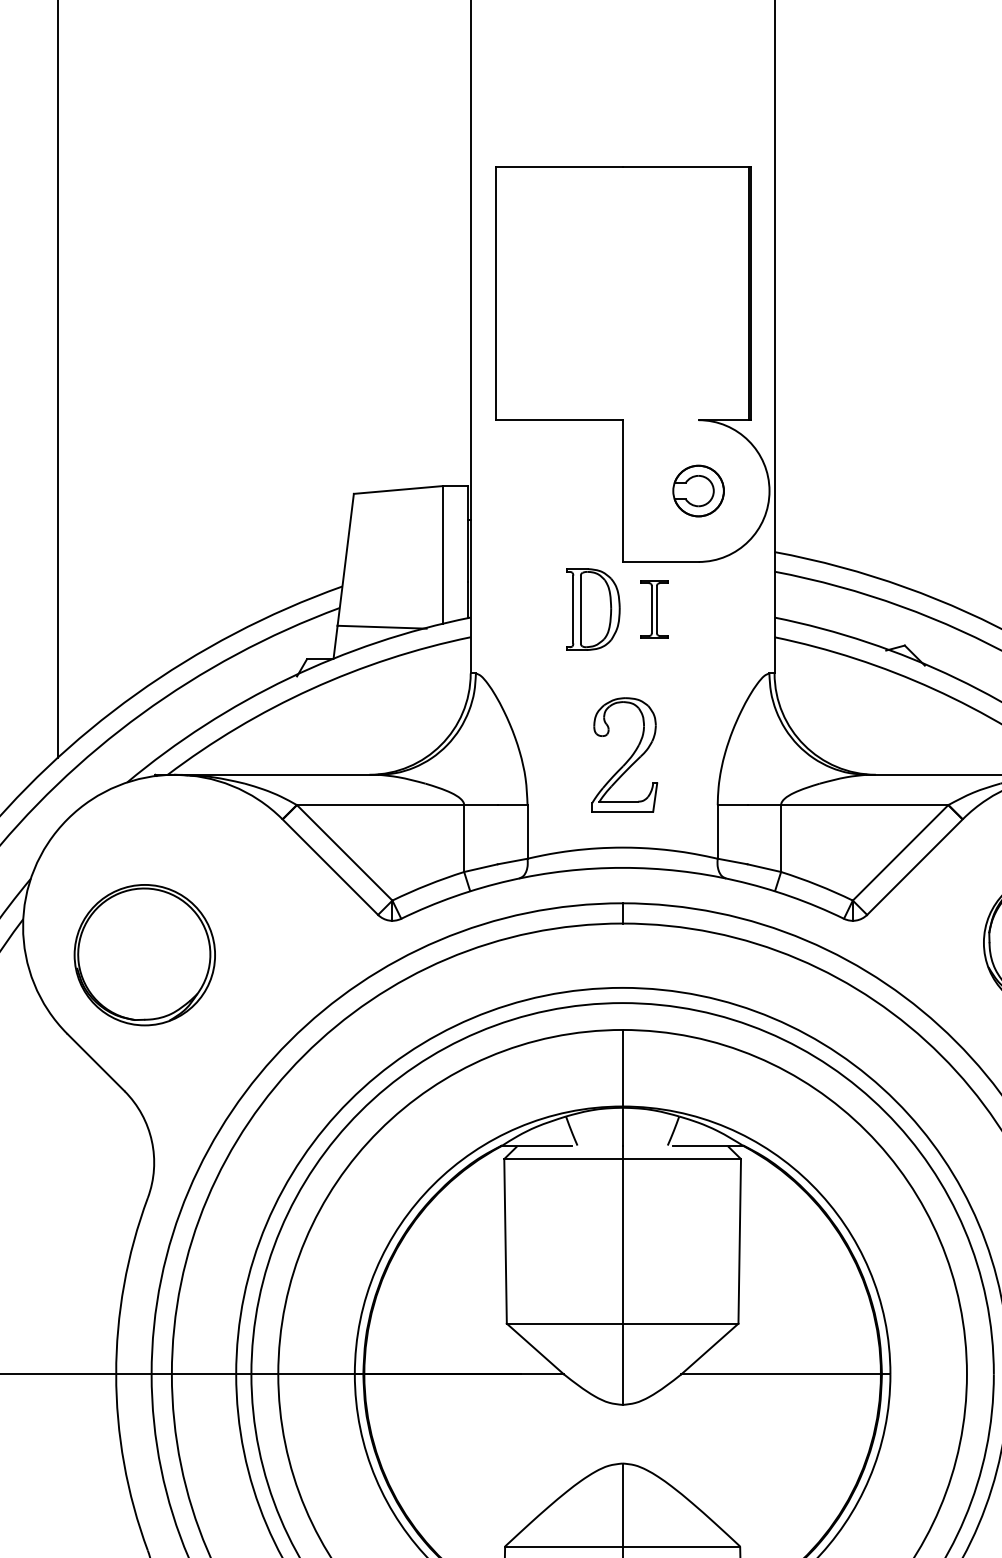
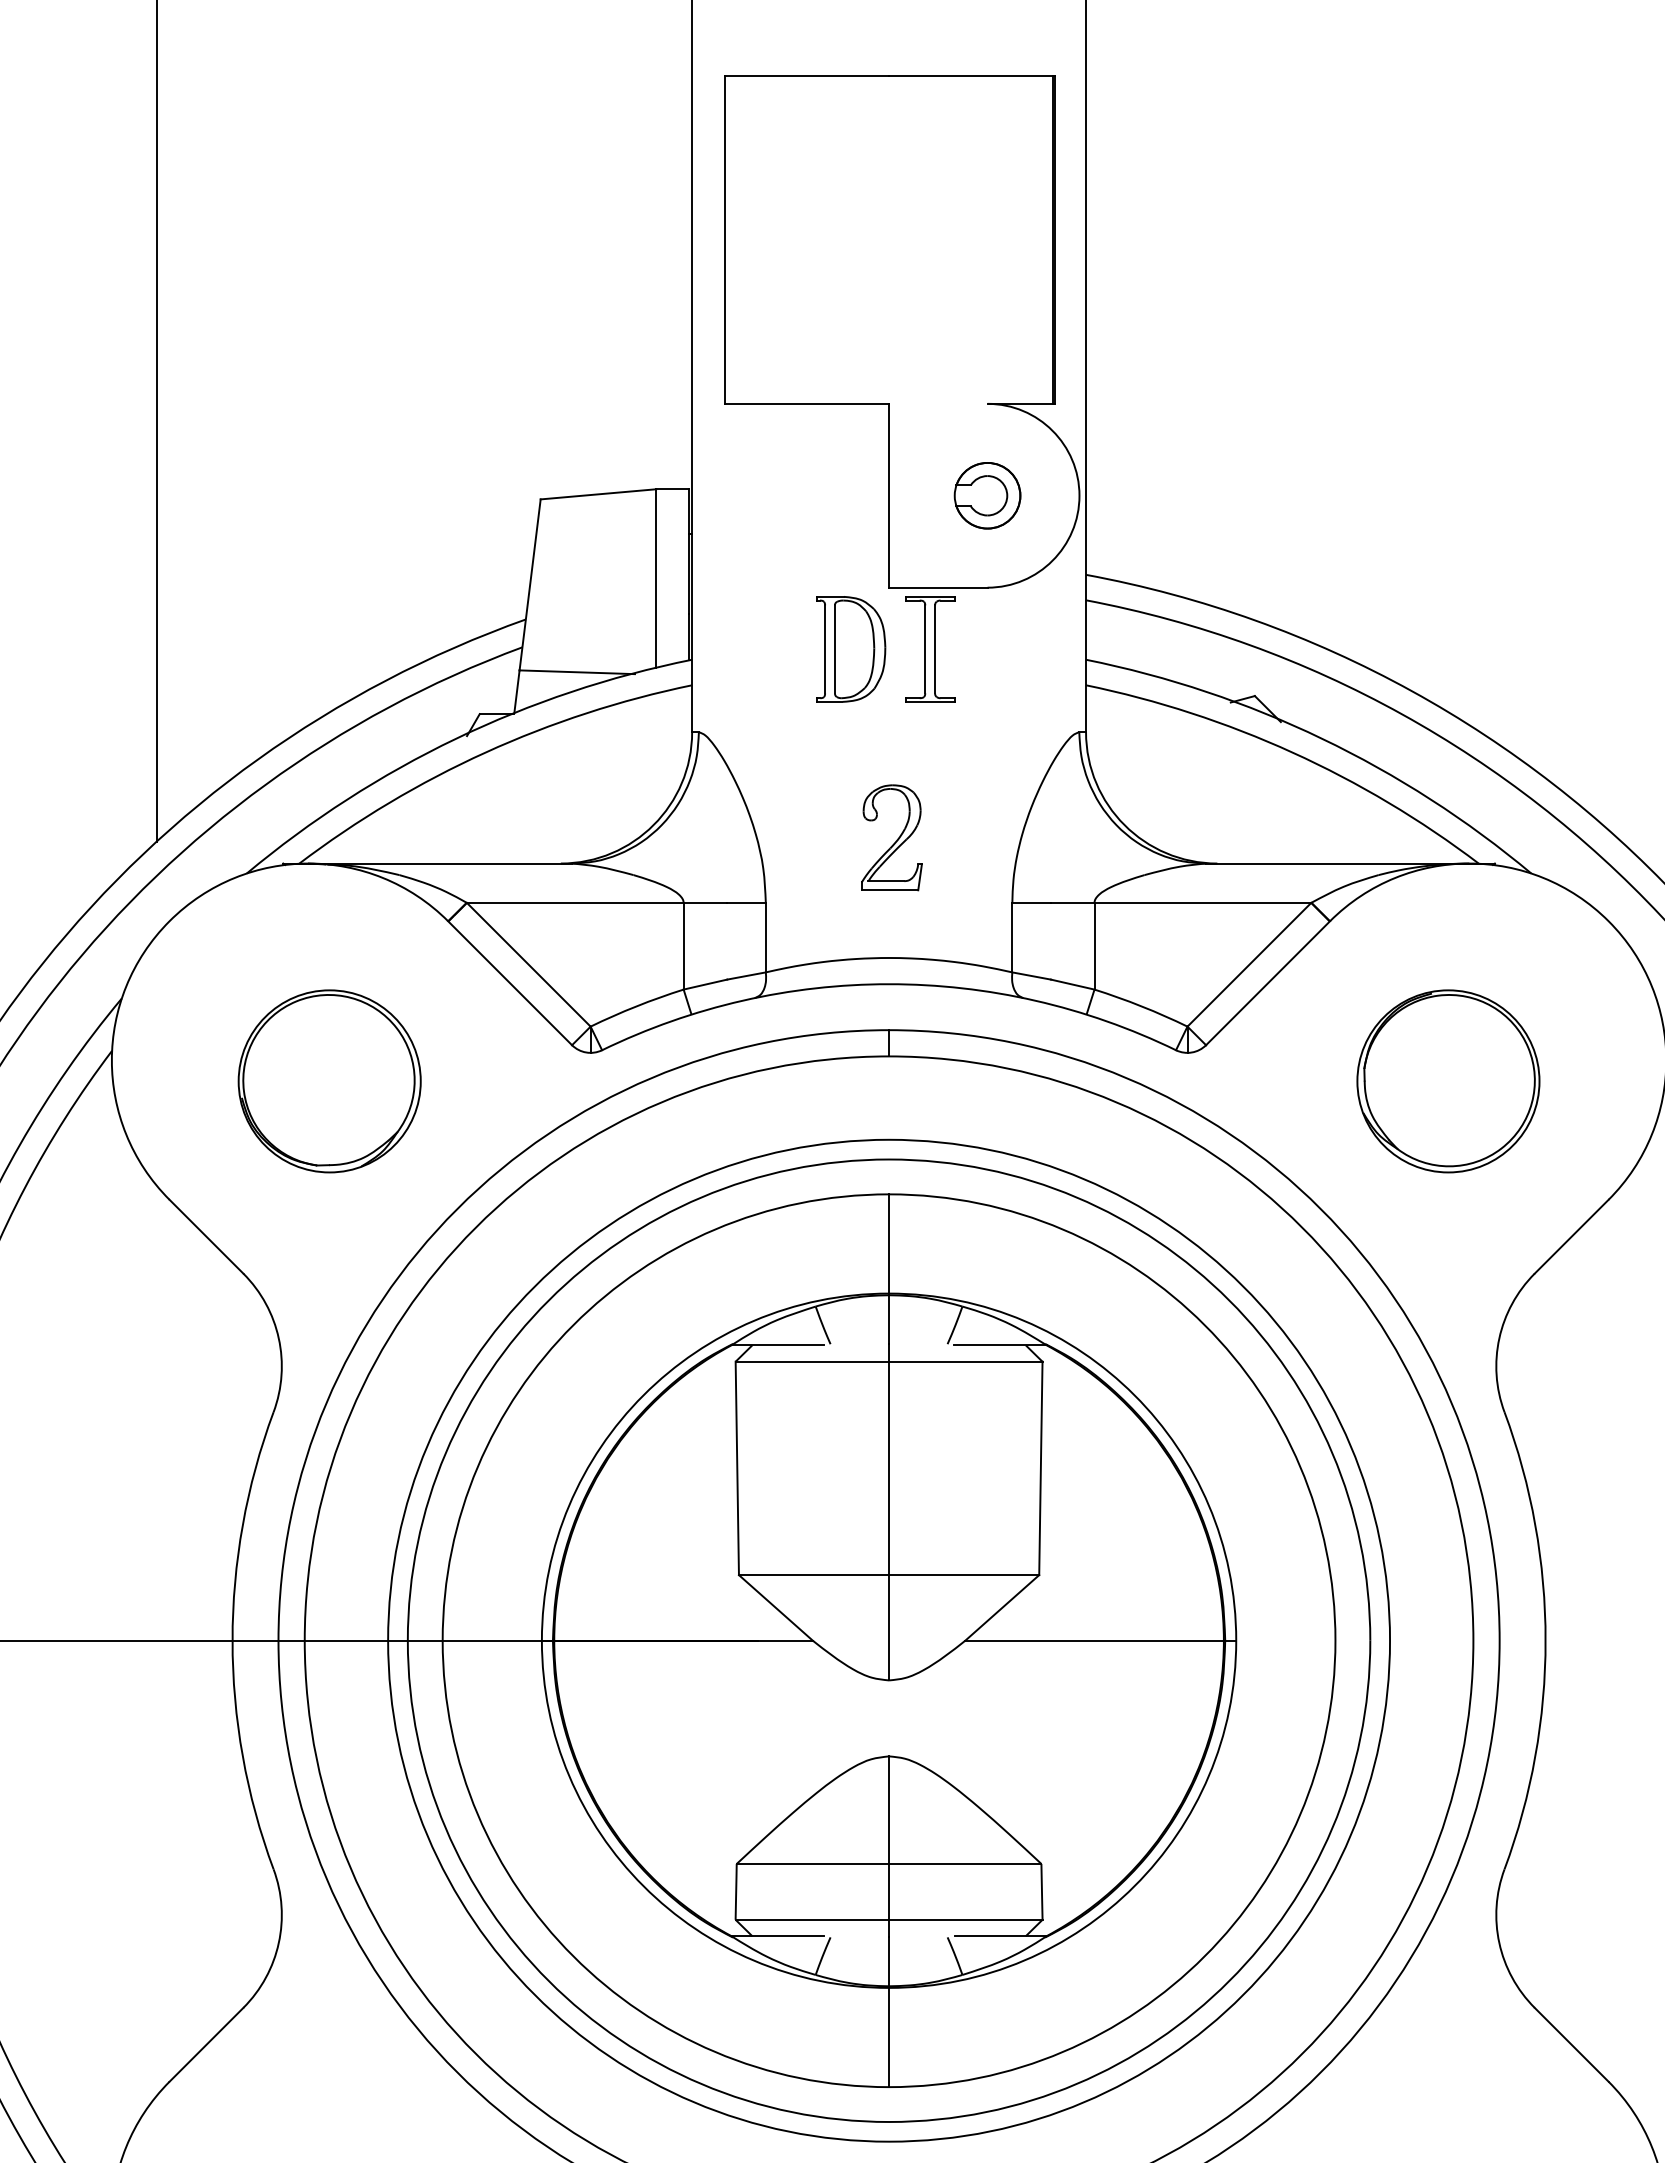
part: (654, 609) -> (930, 649), size x1.43
part: (624, 754) -> (891, 837), size x0.71
part: (144, 955) -> (329, 1081), moved

